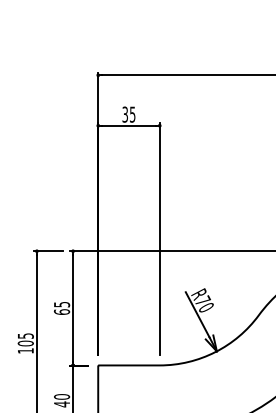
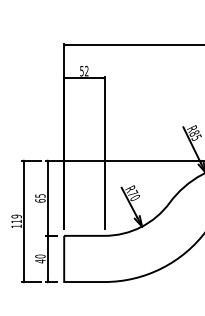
text: (129, 113) -> (84, 70), 35 -> 52
text: (25, 339) -> (16, 218), 105 -> 119

